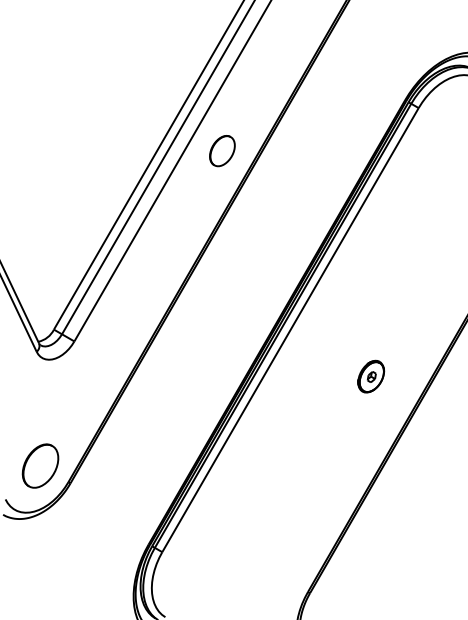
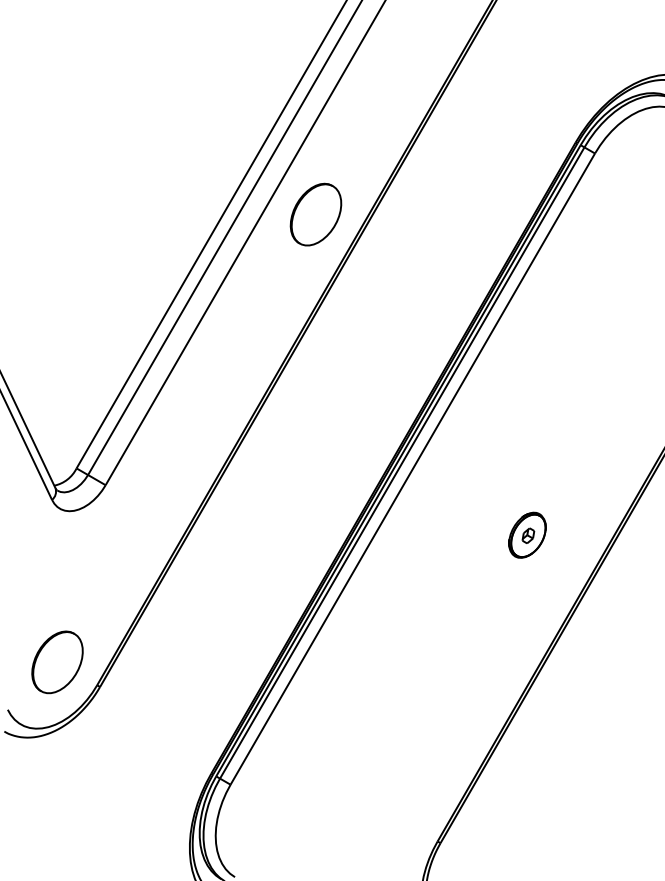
part: (222, 150) -> (316, 213), size x1.43

